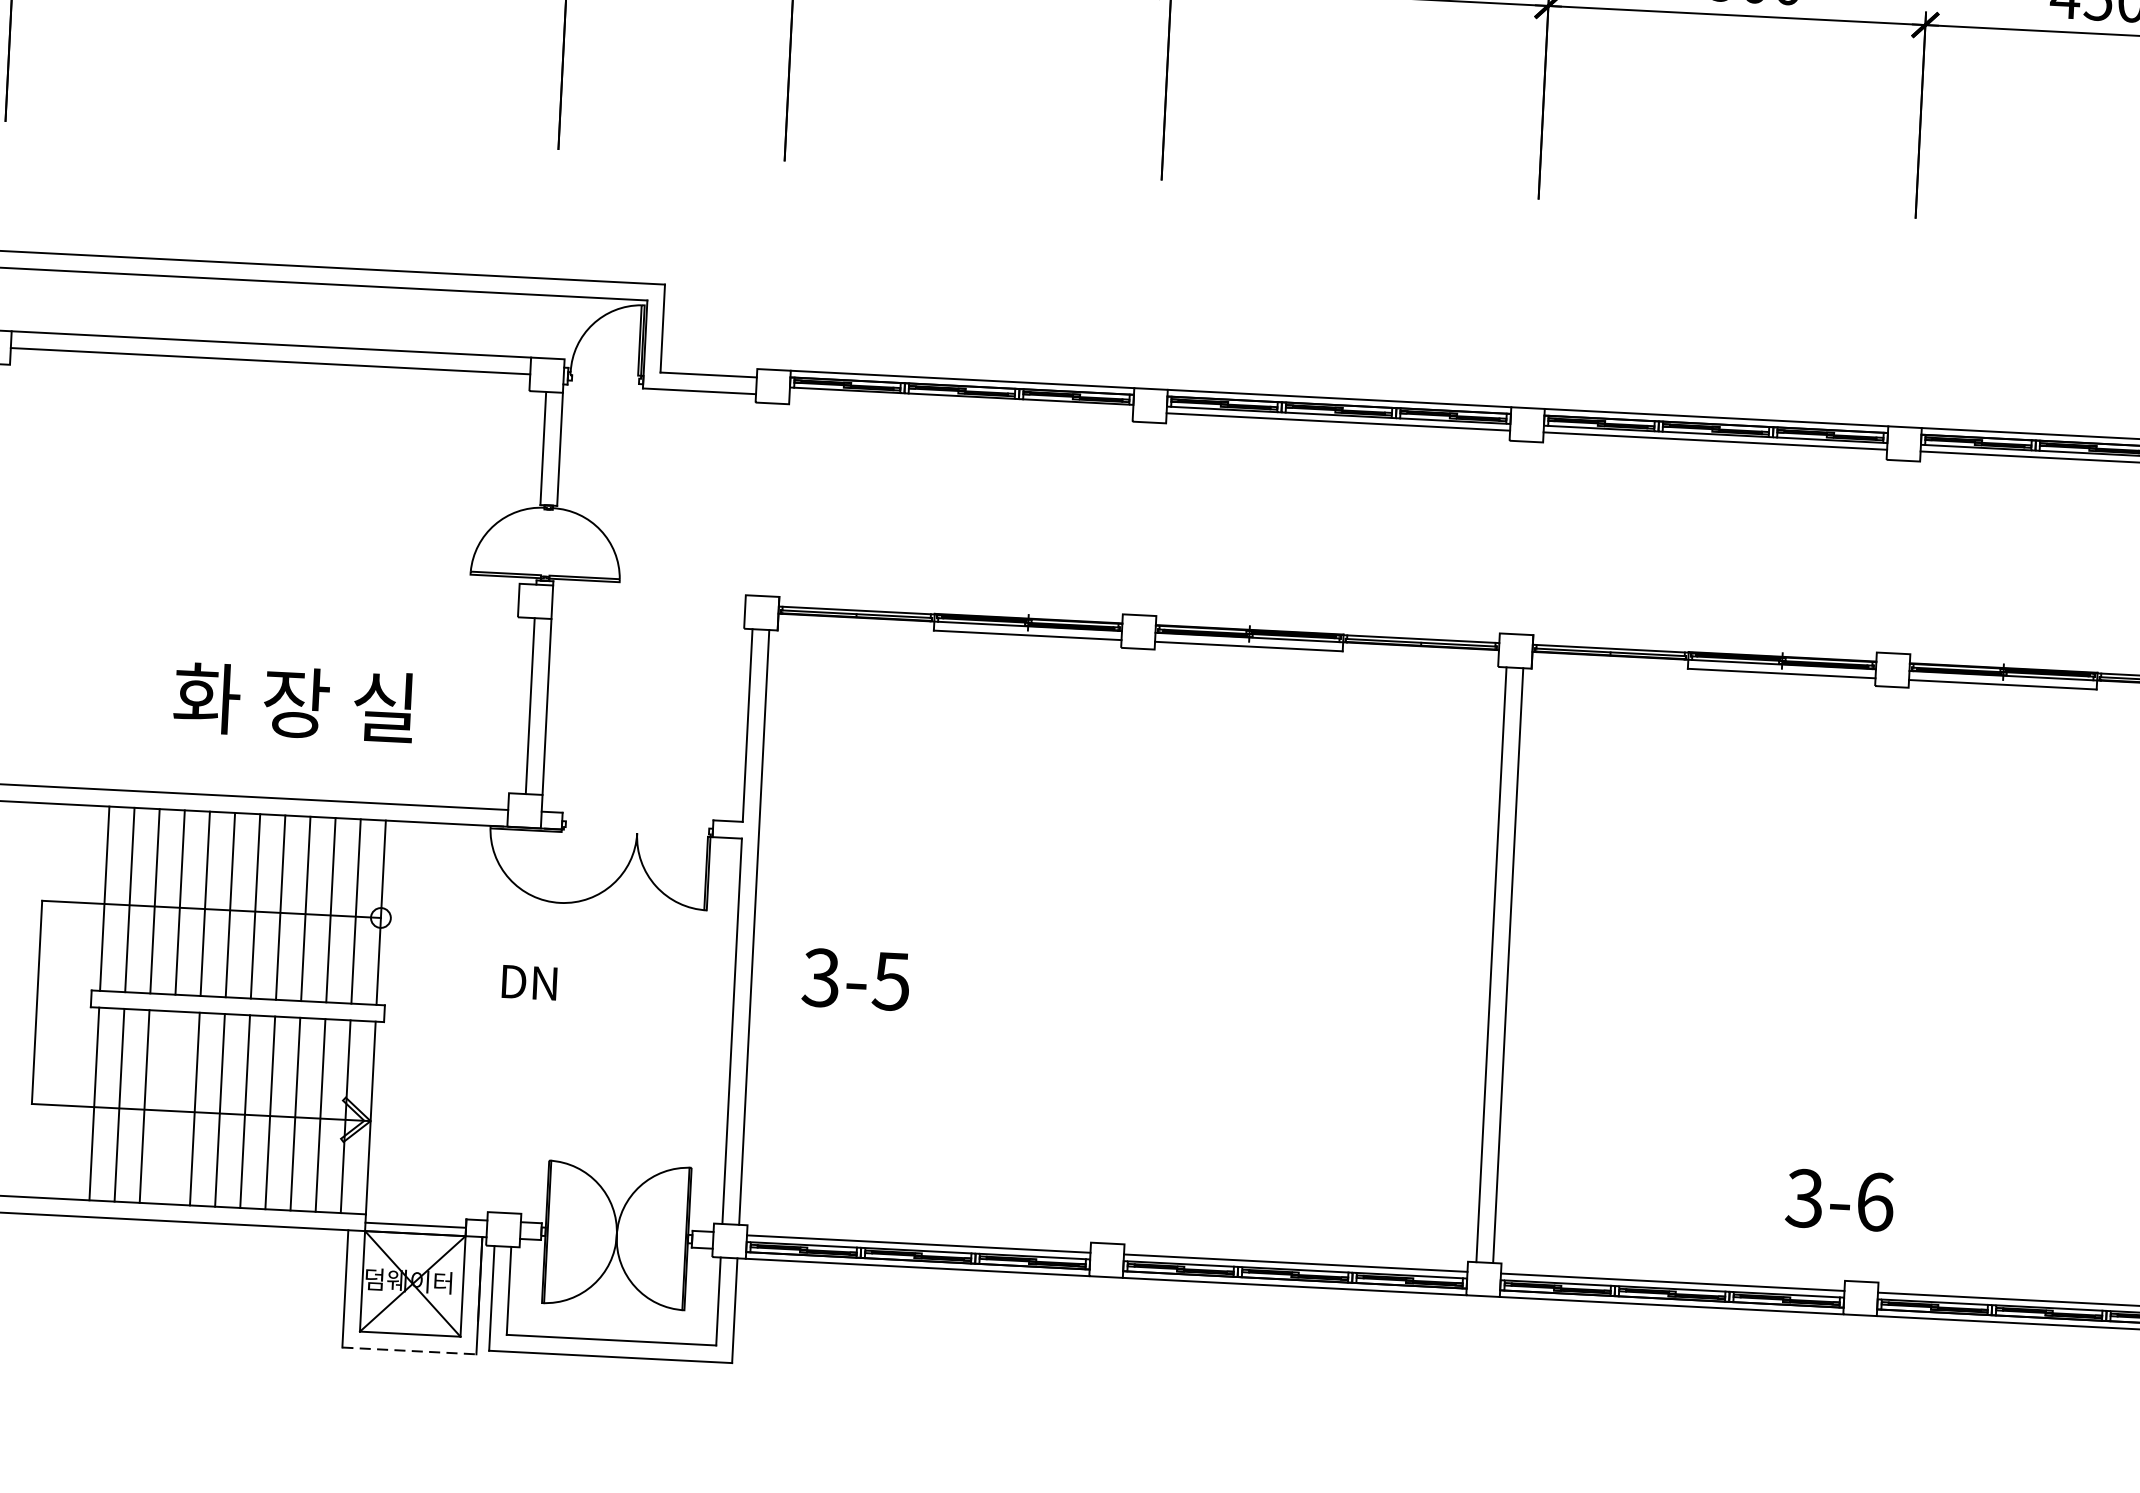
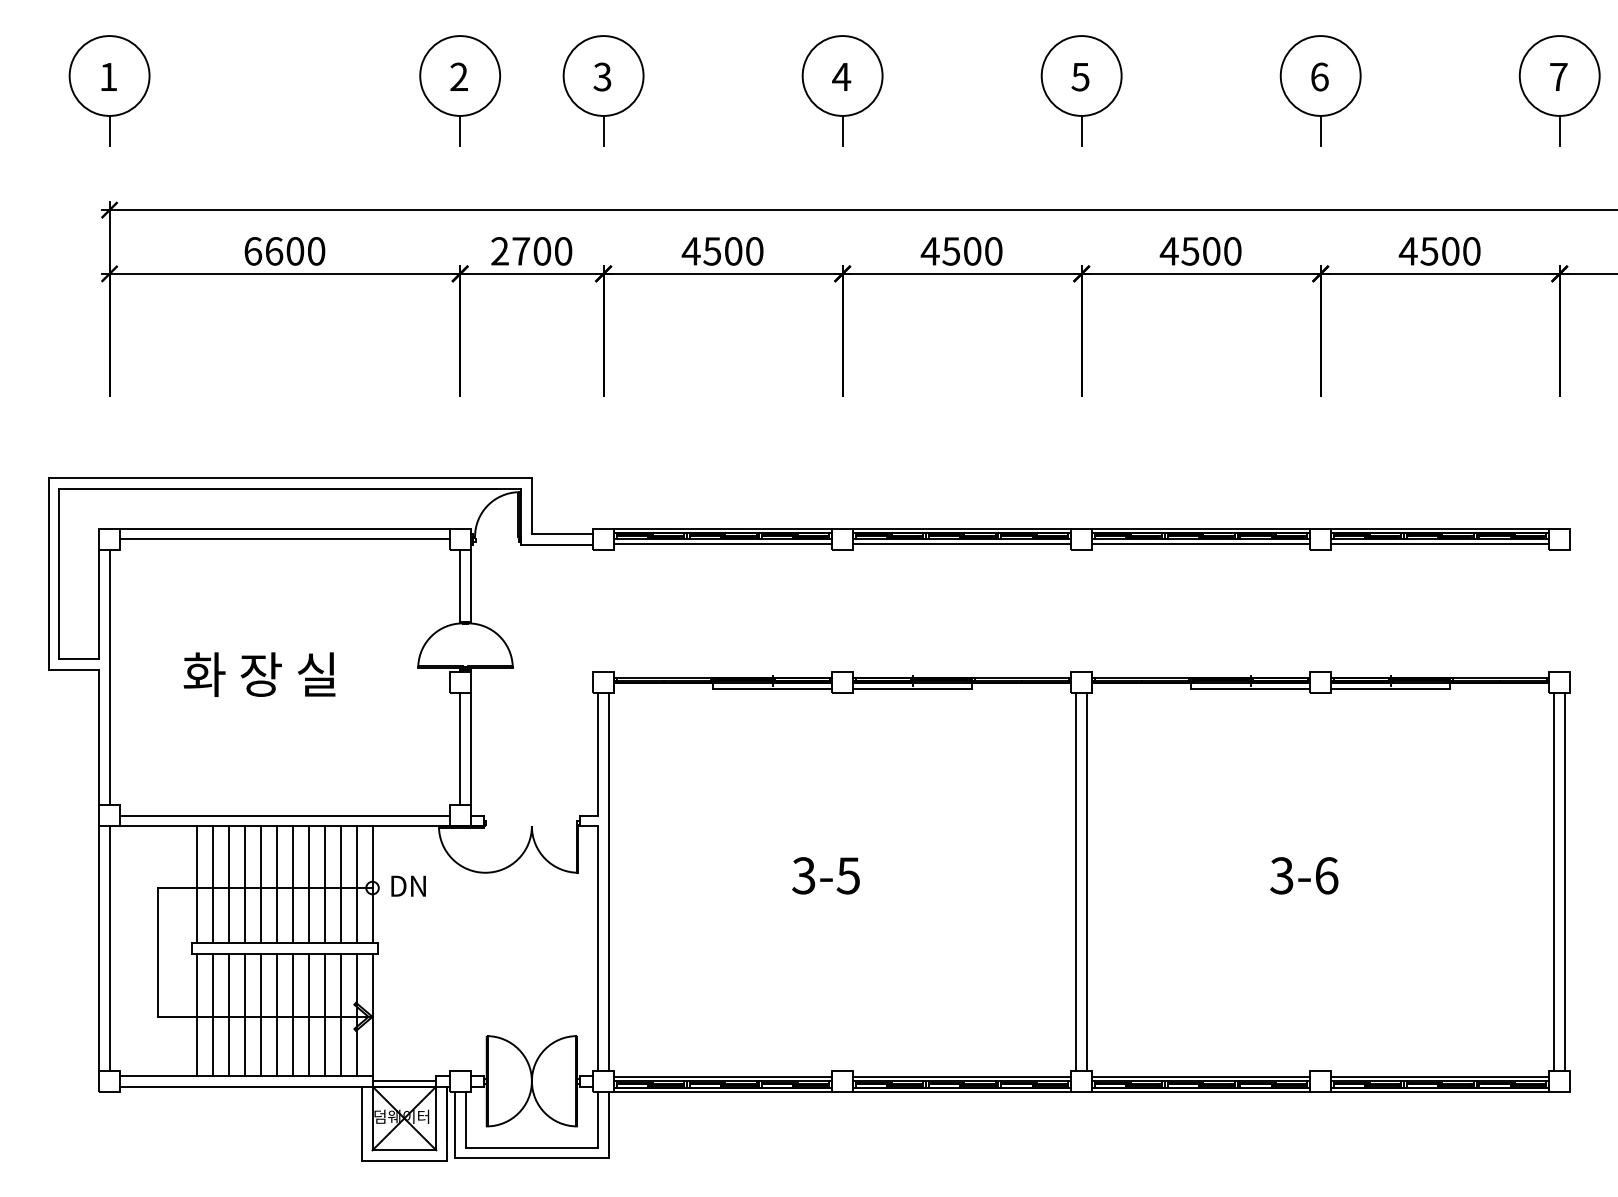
line: (961, 402) -> (723, 543), added
text: (293, 702) -> (259, 674), moved
text: (855, 979) -> (825, 875), moved
text: (529, 981) -> (408, 885), moved
line: (170, 1107) -> (245, 1014), added
text: (1840, 1199) -> (1304, 875), moved
line: (409, 1350) -> (404, 1160), dashed -> solid

